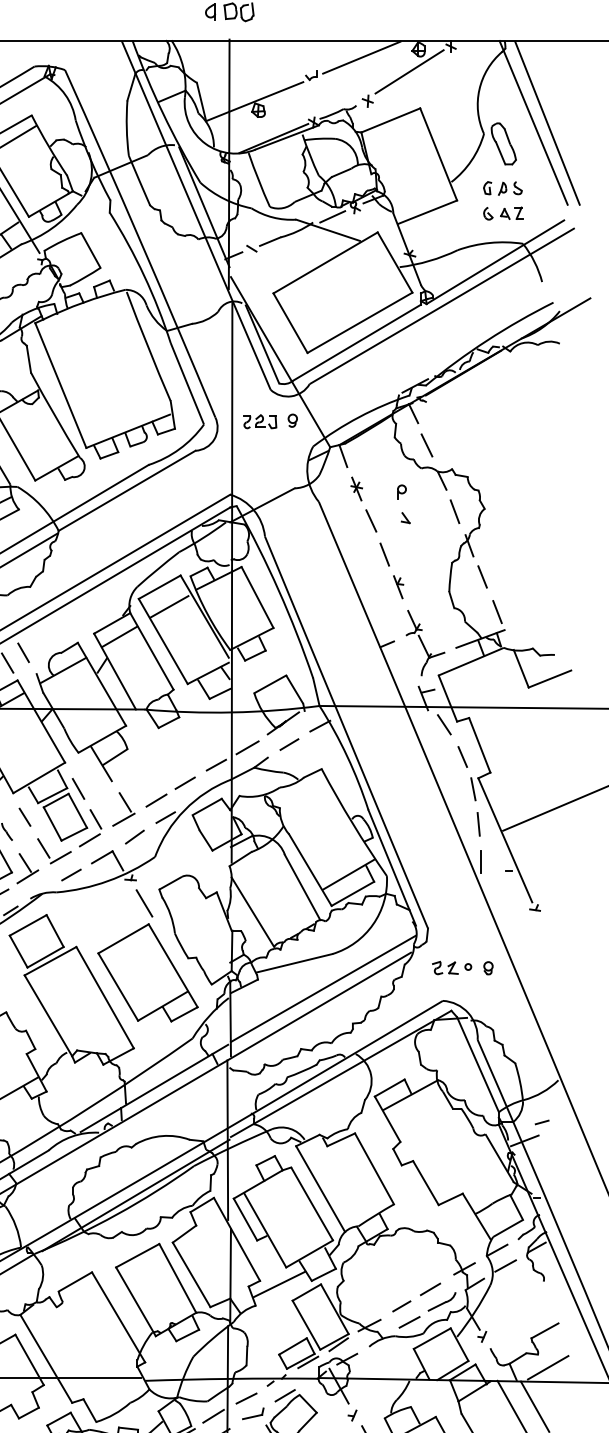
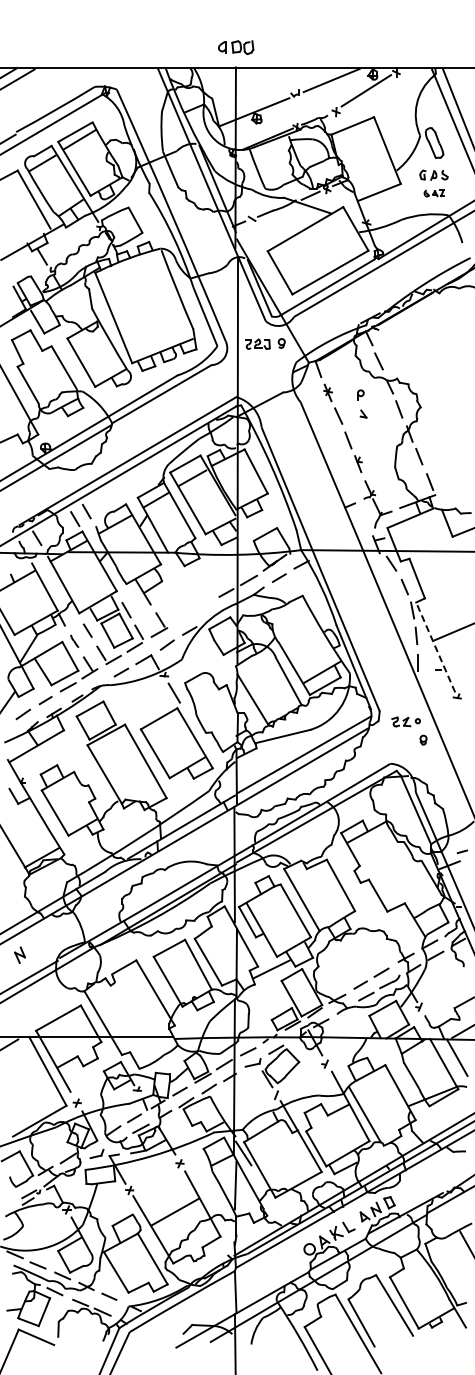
part: (503, 213) -> (434, 193), size x0.7
line: (166, 793) -> (190, 613), removed
line: (505, 840) -> (435, 647), solid -> dashed
part: (451, 967) -> (405, 721), moved

